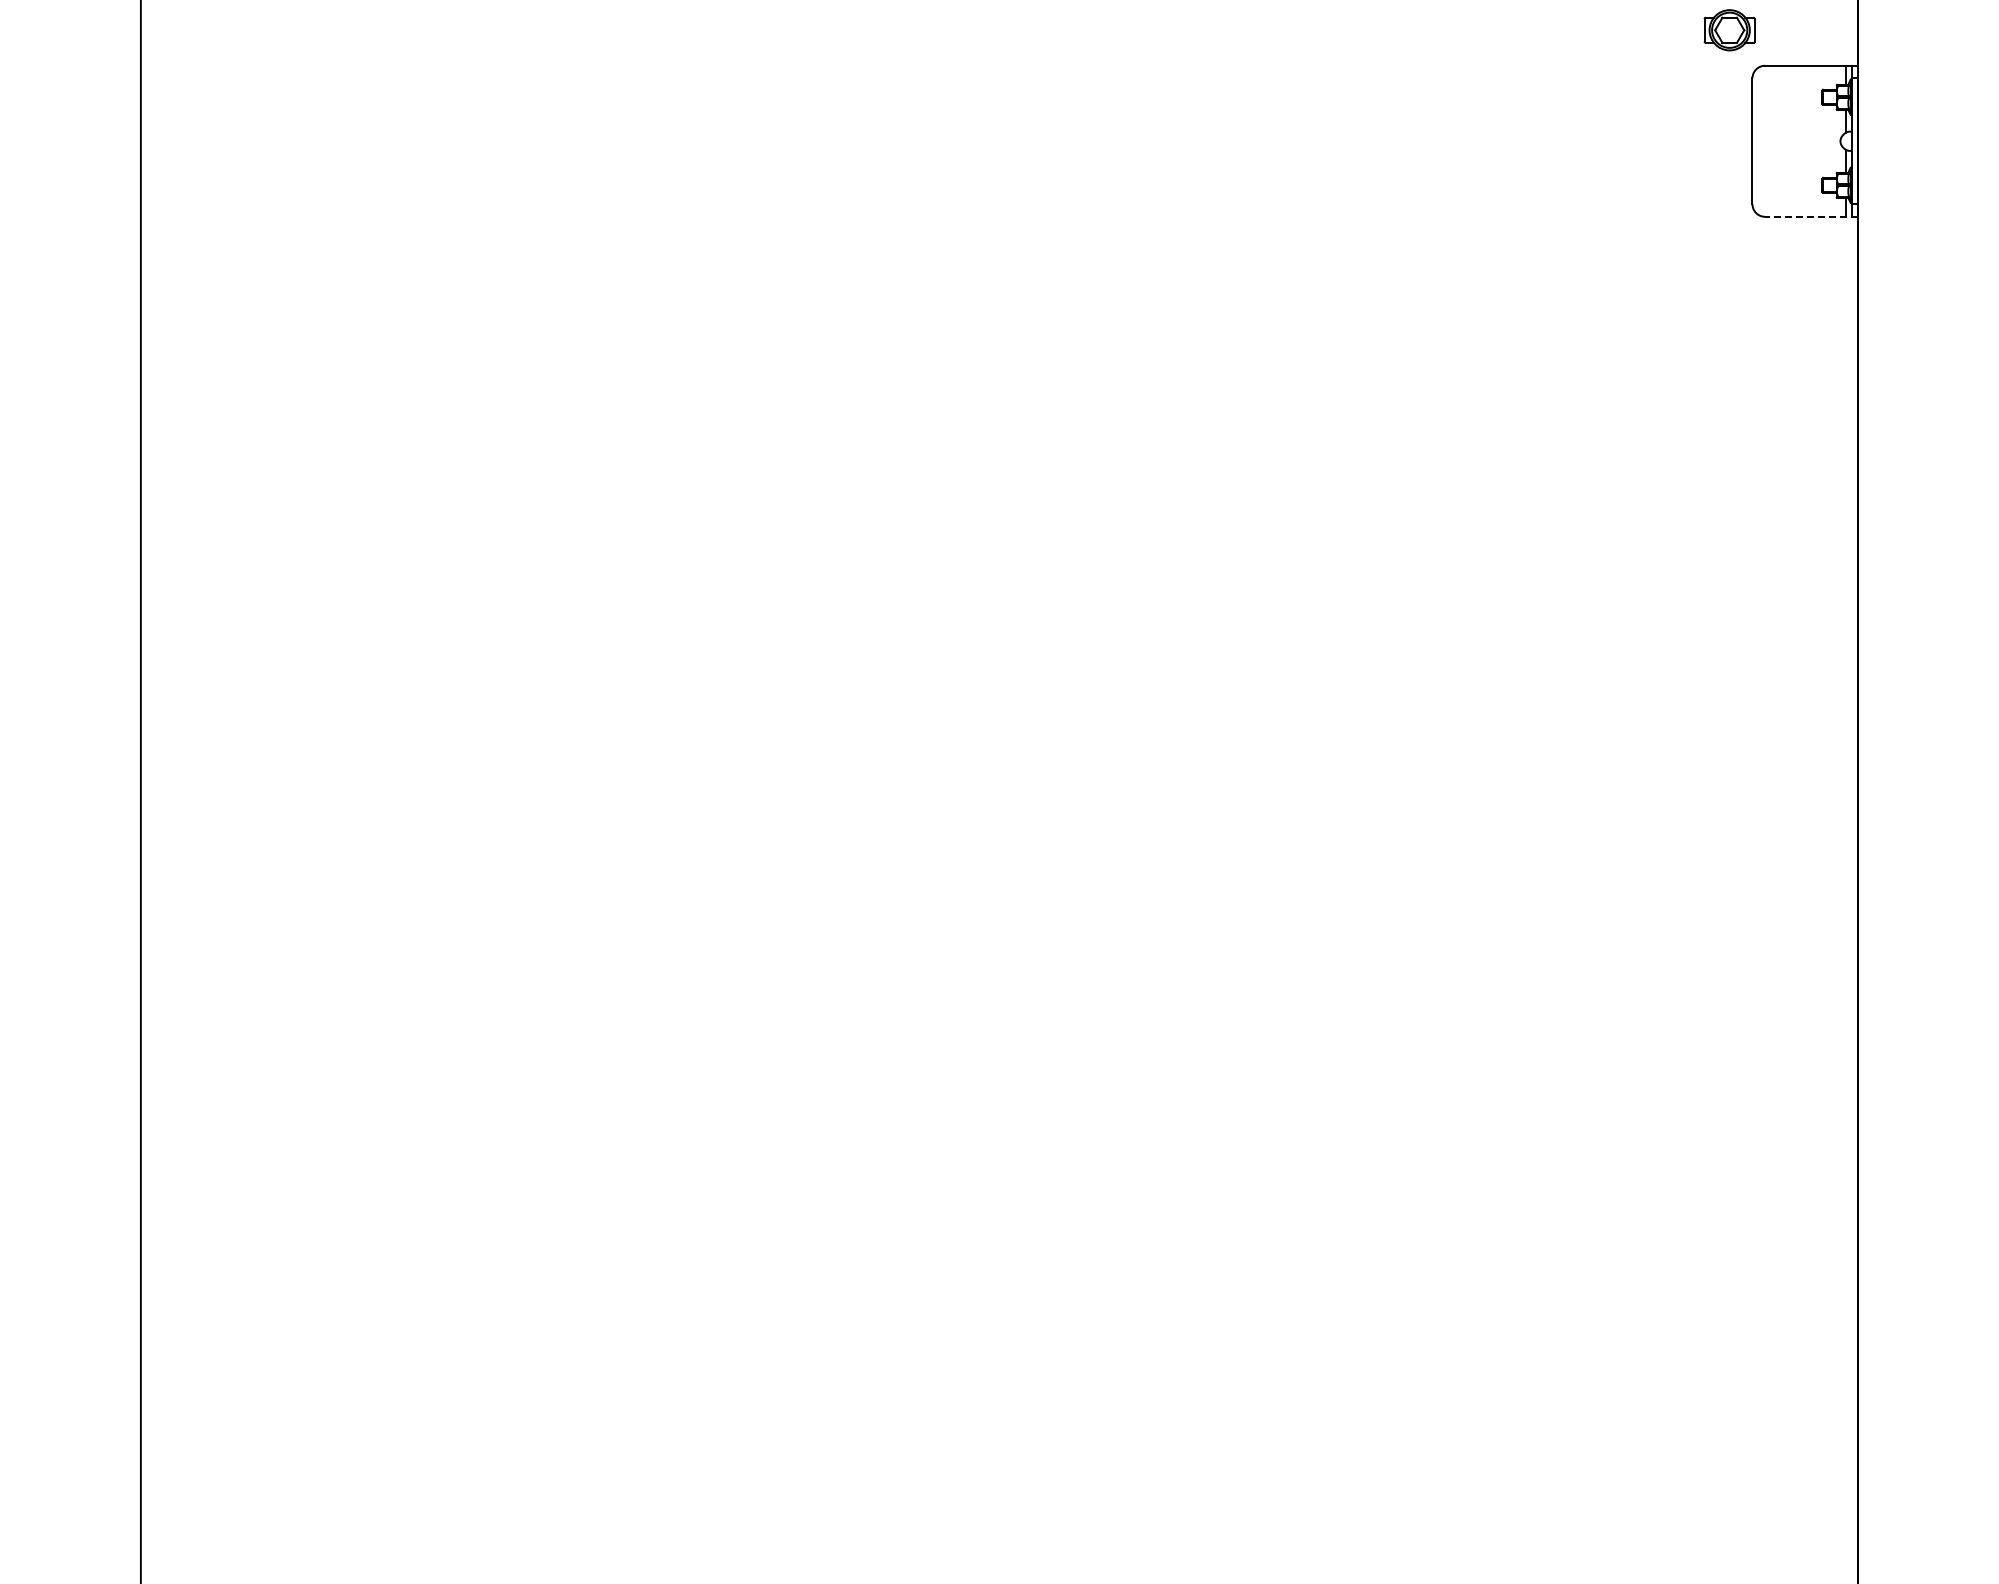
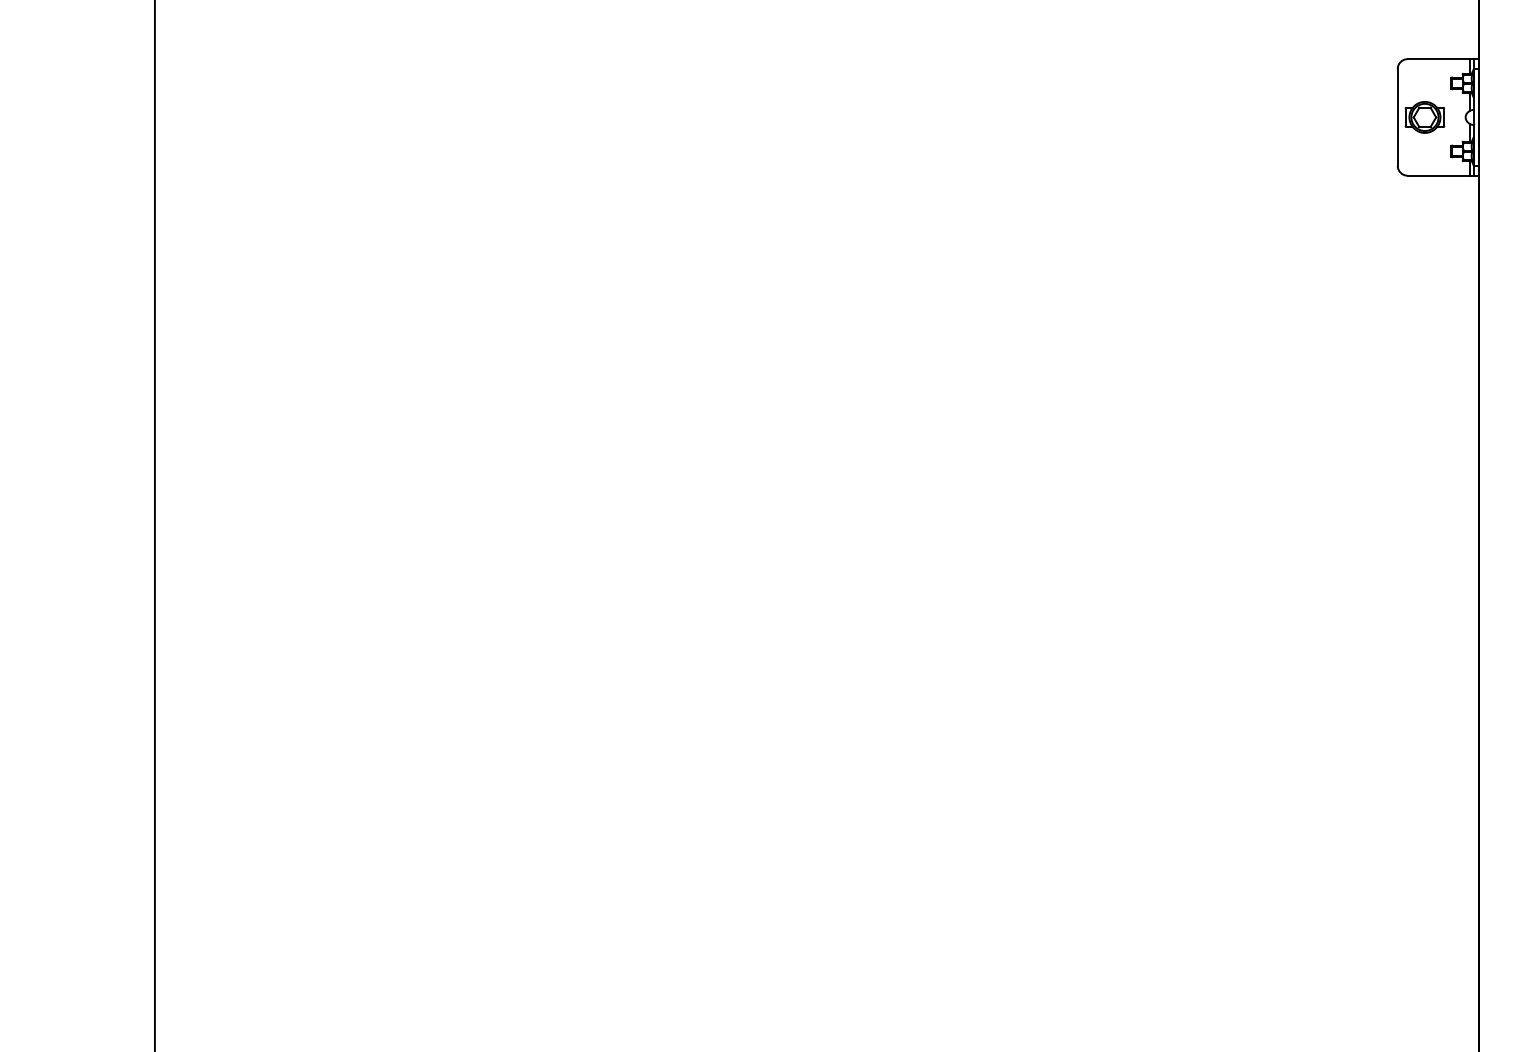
part: (1729, 30) -> (1424, 117), moved
line: (1811, 216) -> (1443, 175), dashed -> solid

